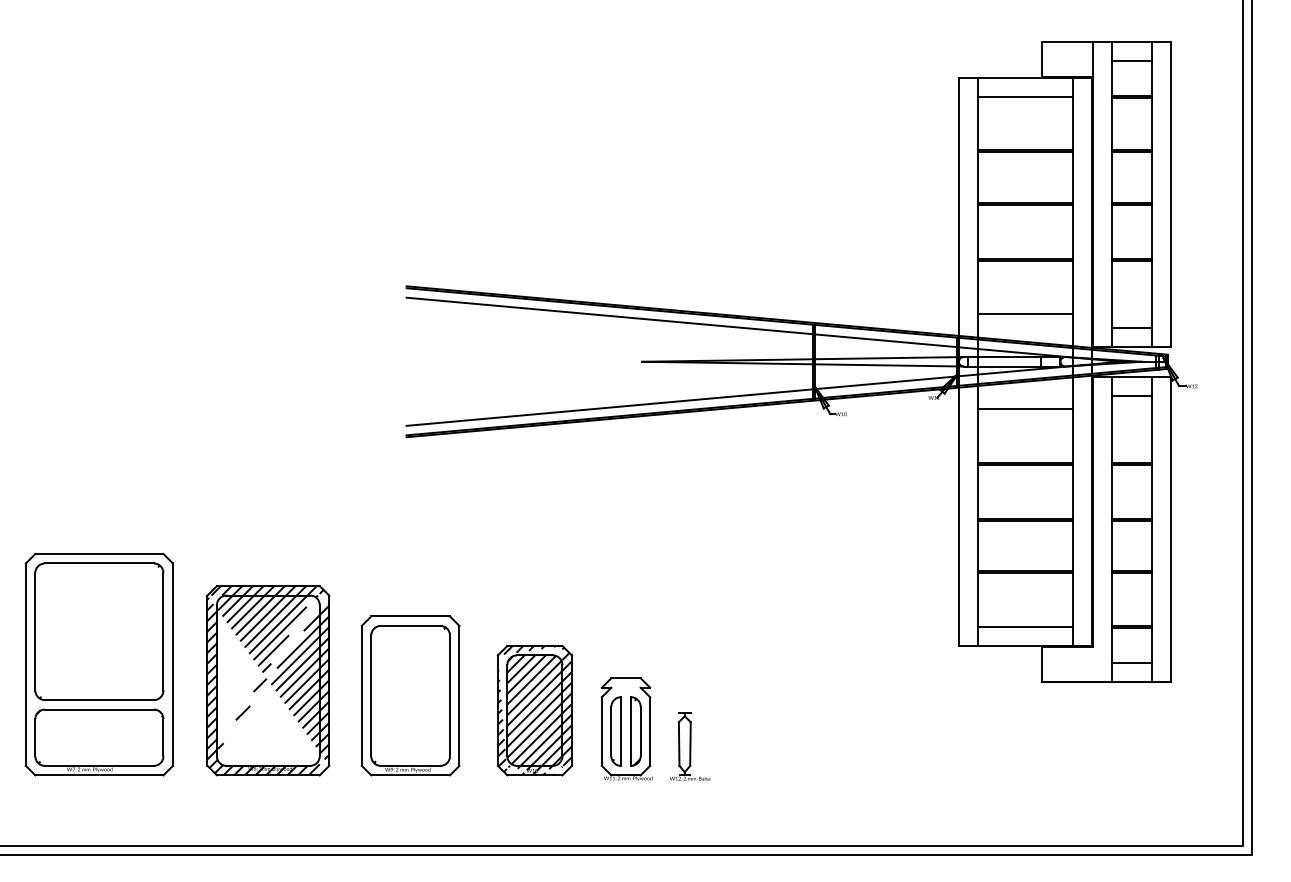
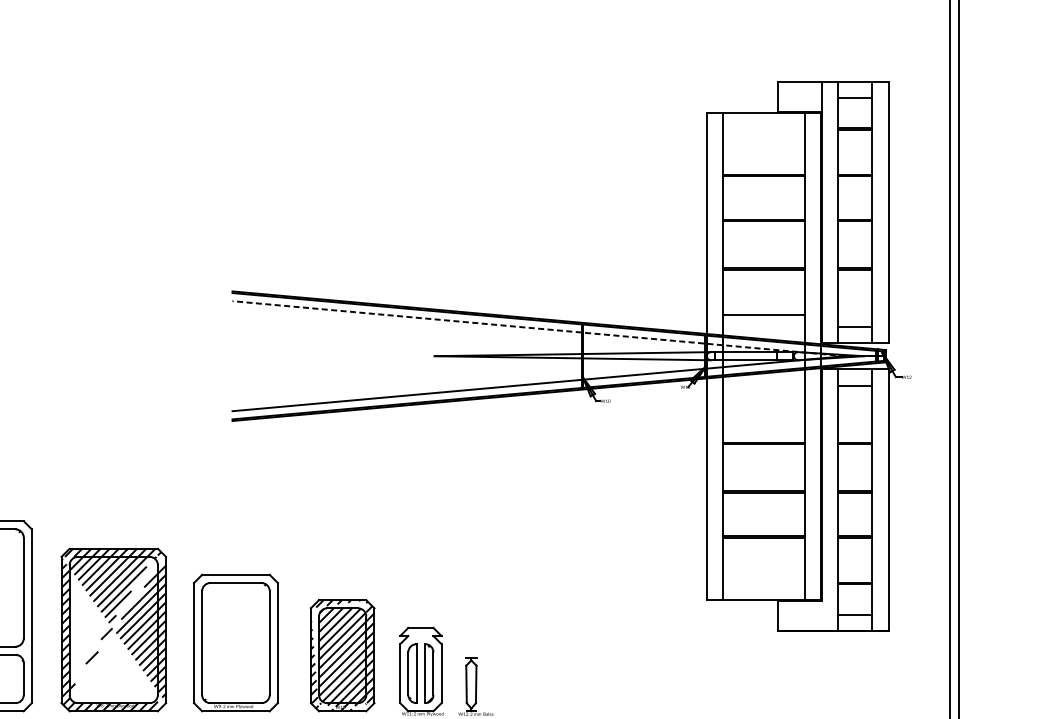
line: (1024, 97) -> (763, 129), removed
line: (762, 329) -> (538, 328), solid -> dashed
line: (1024, 409) -> (763, 397), removed
line: (1024, 626) -> (763, 583), removed

